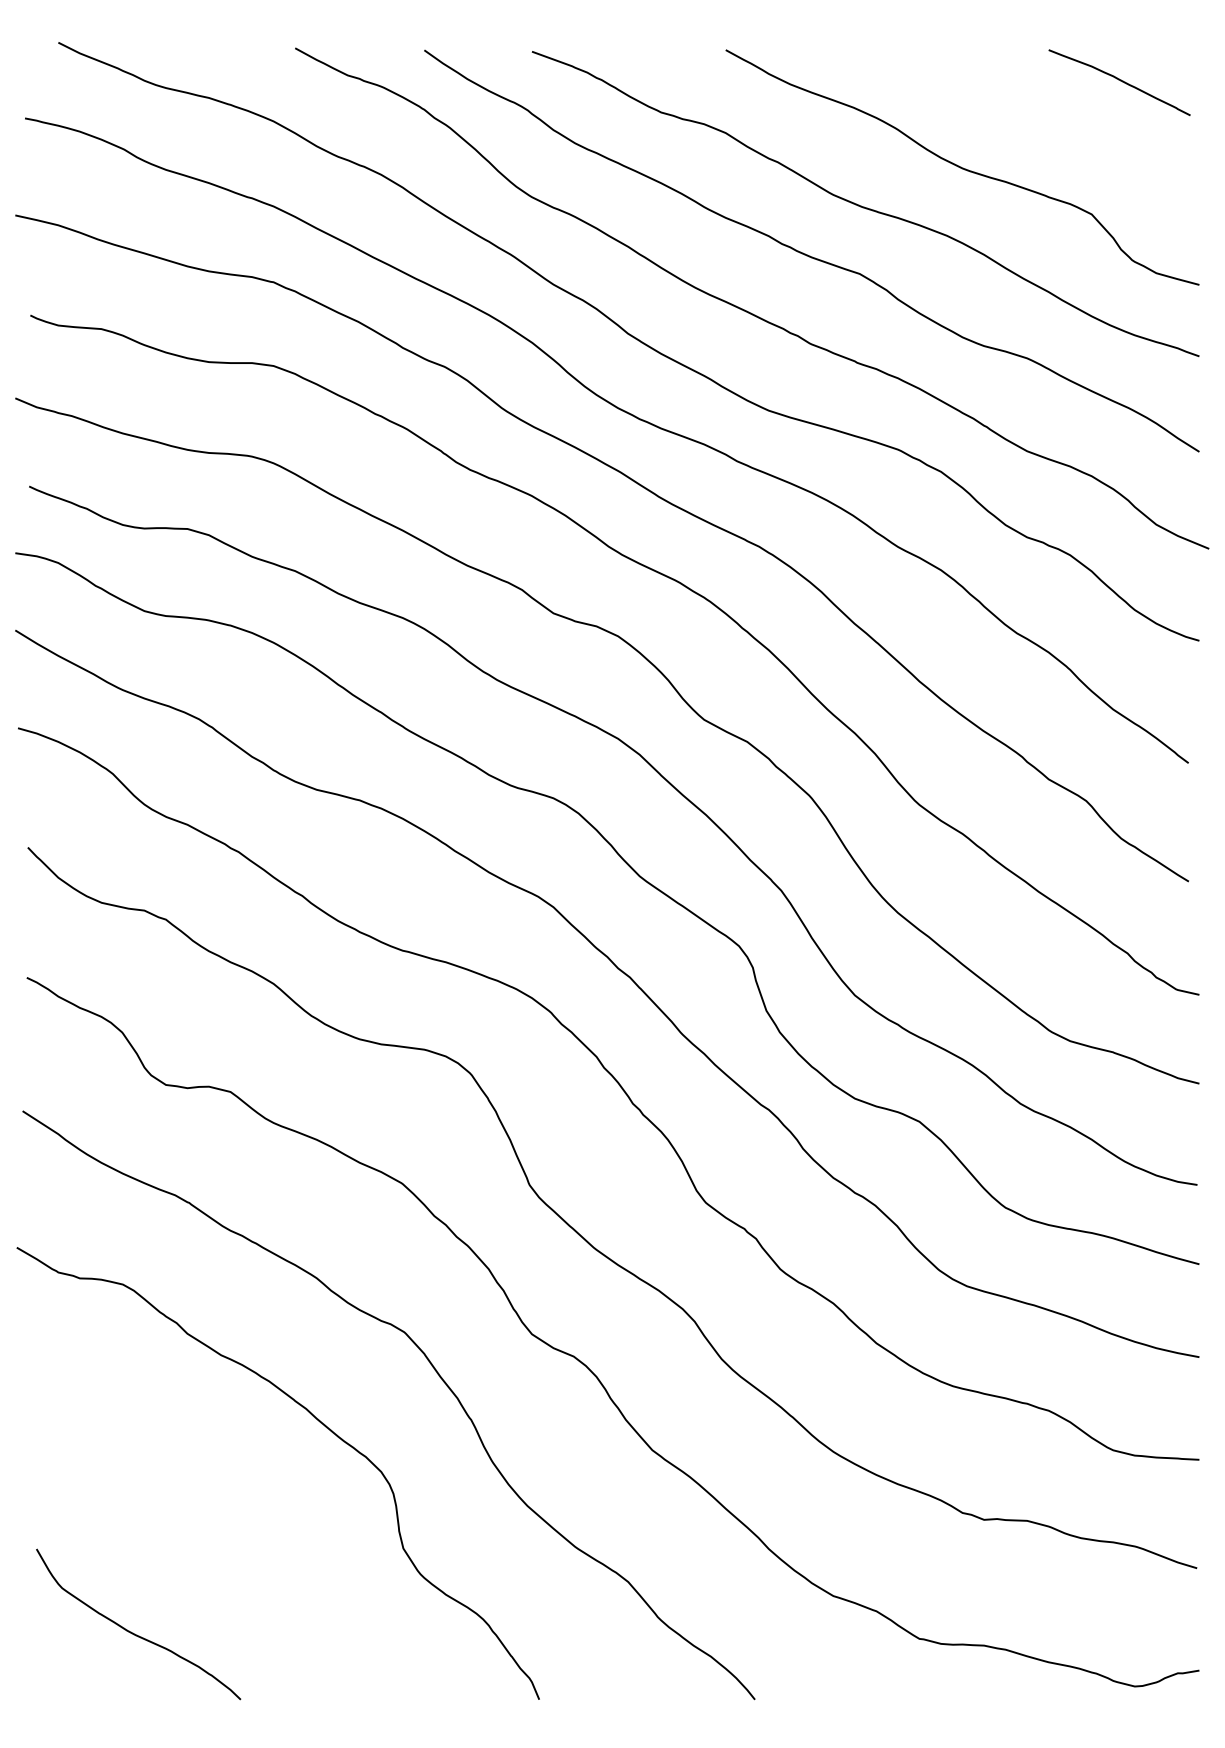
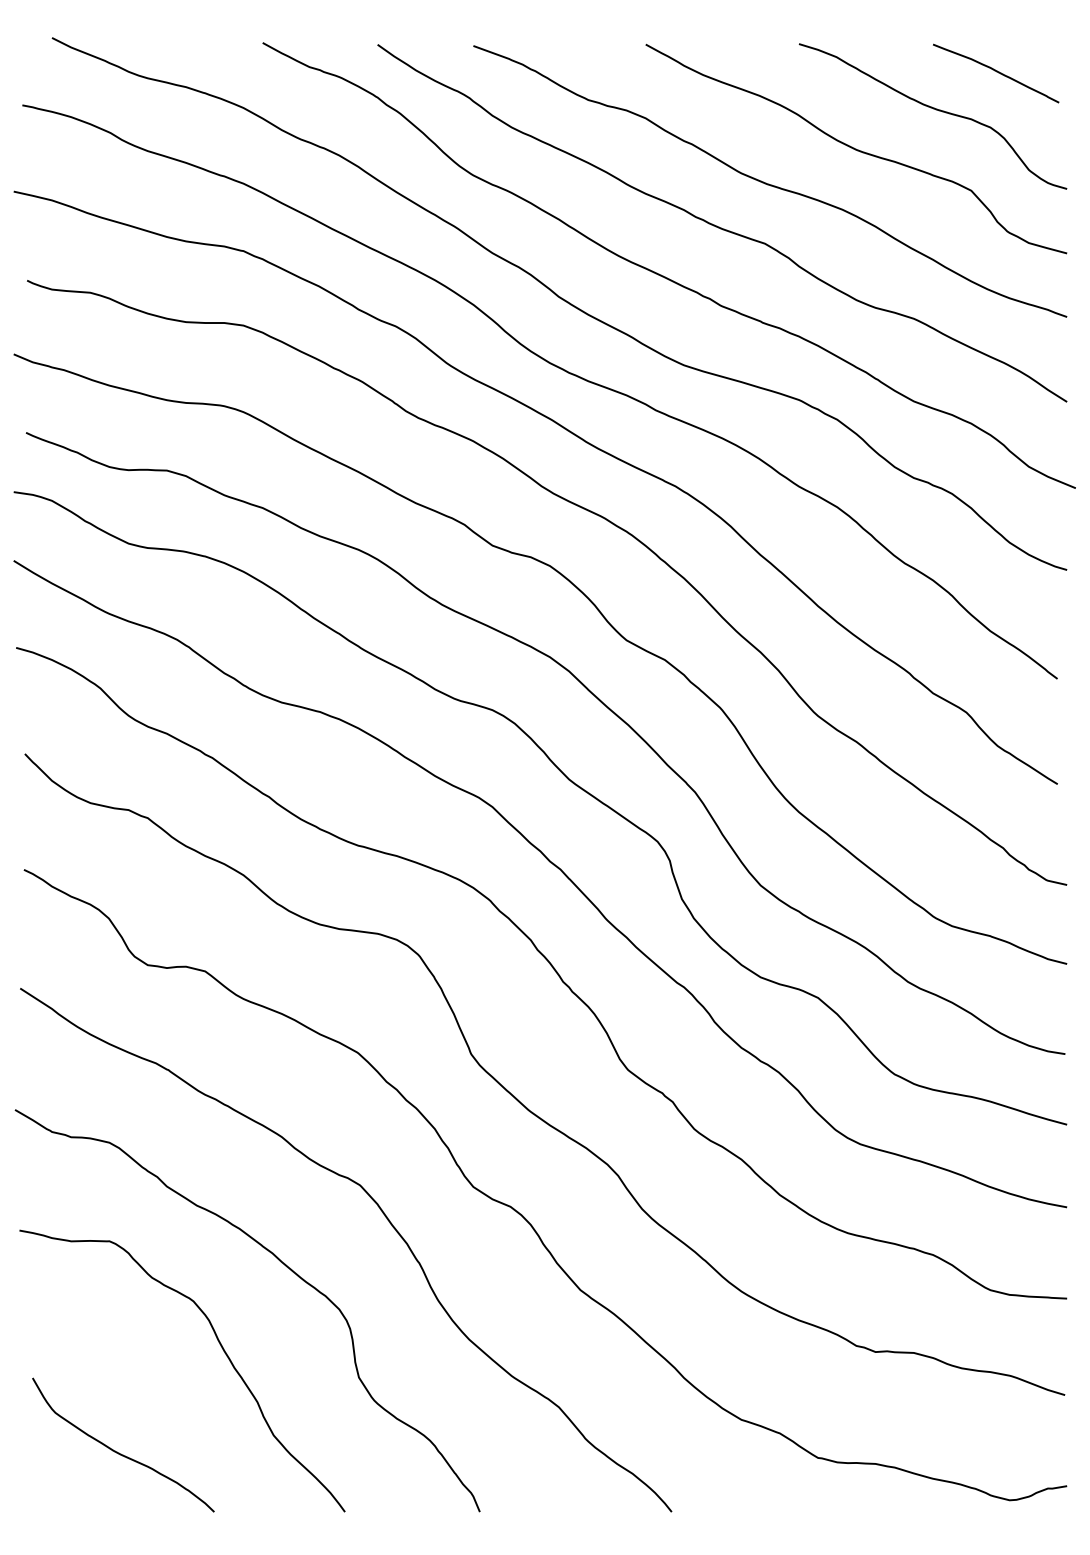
curve: (1049, 123) -> (933, 109), added
curve: (248, 1515) -> (221, 1348), added

